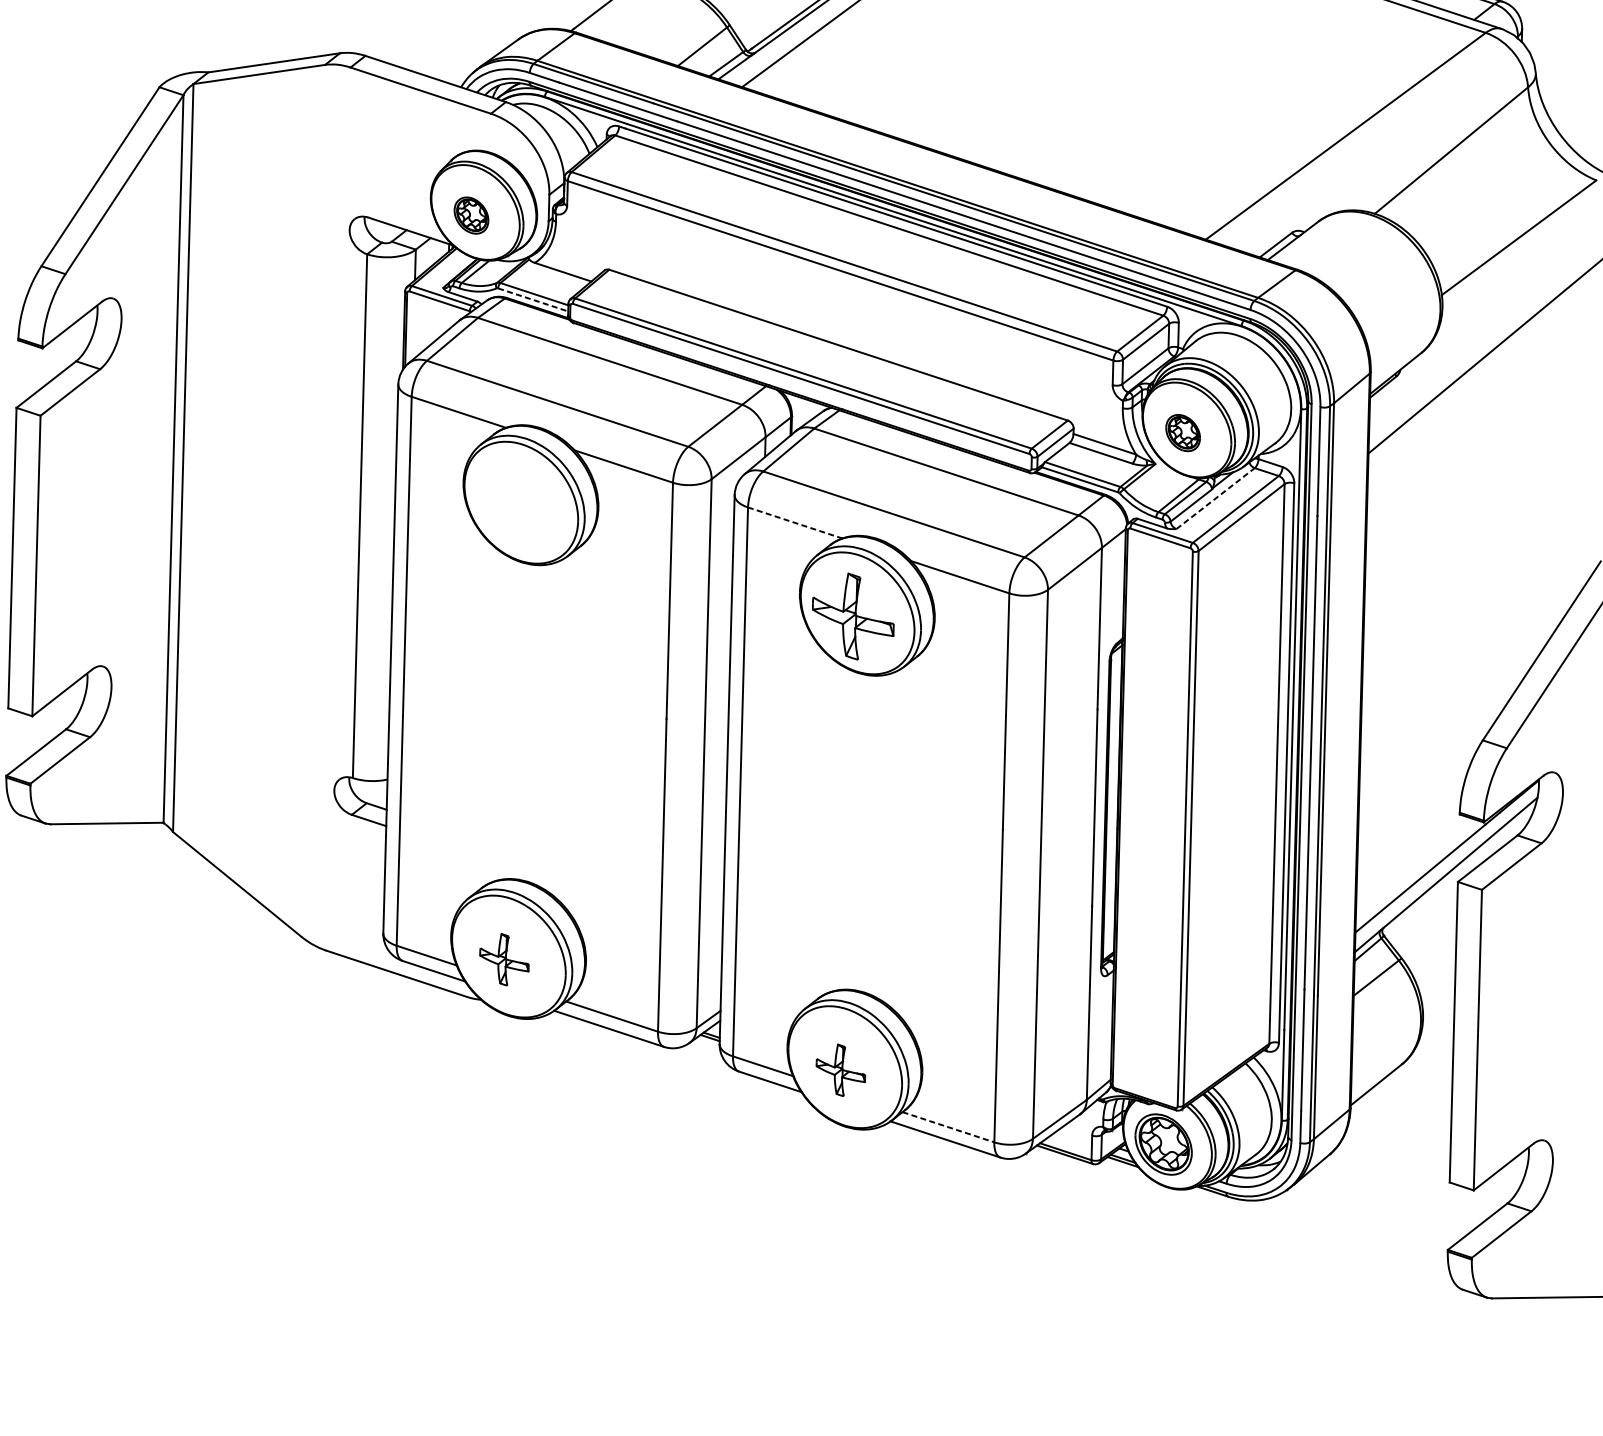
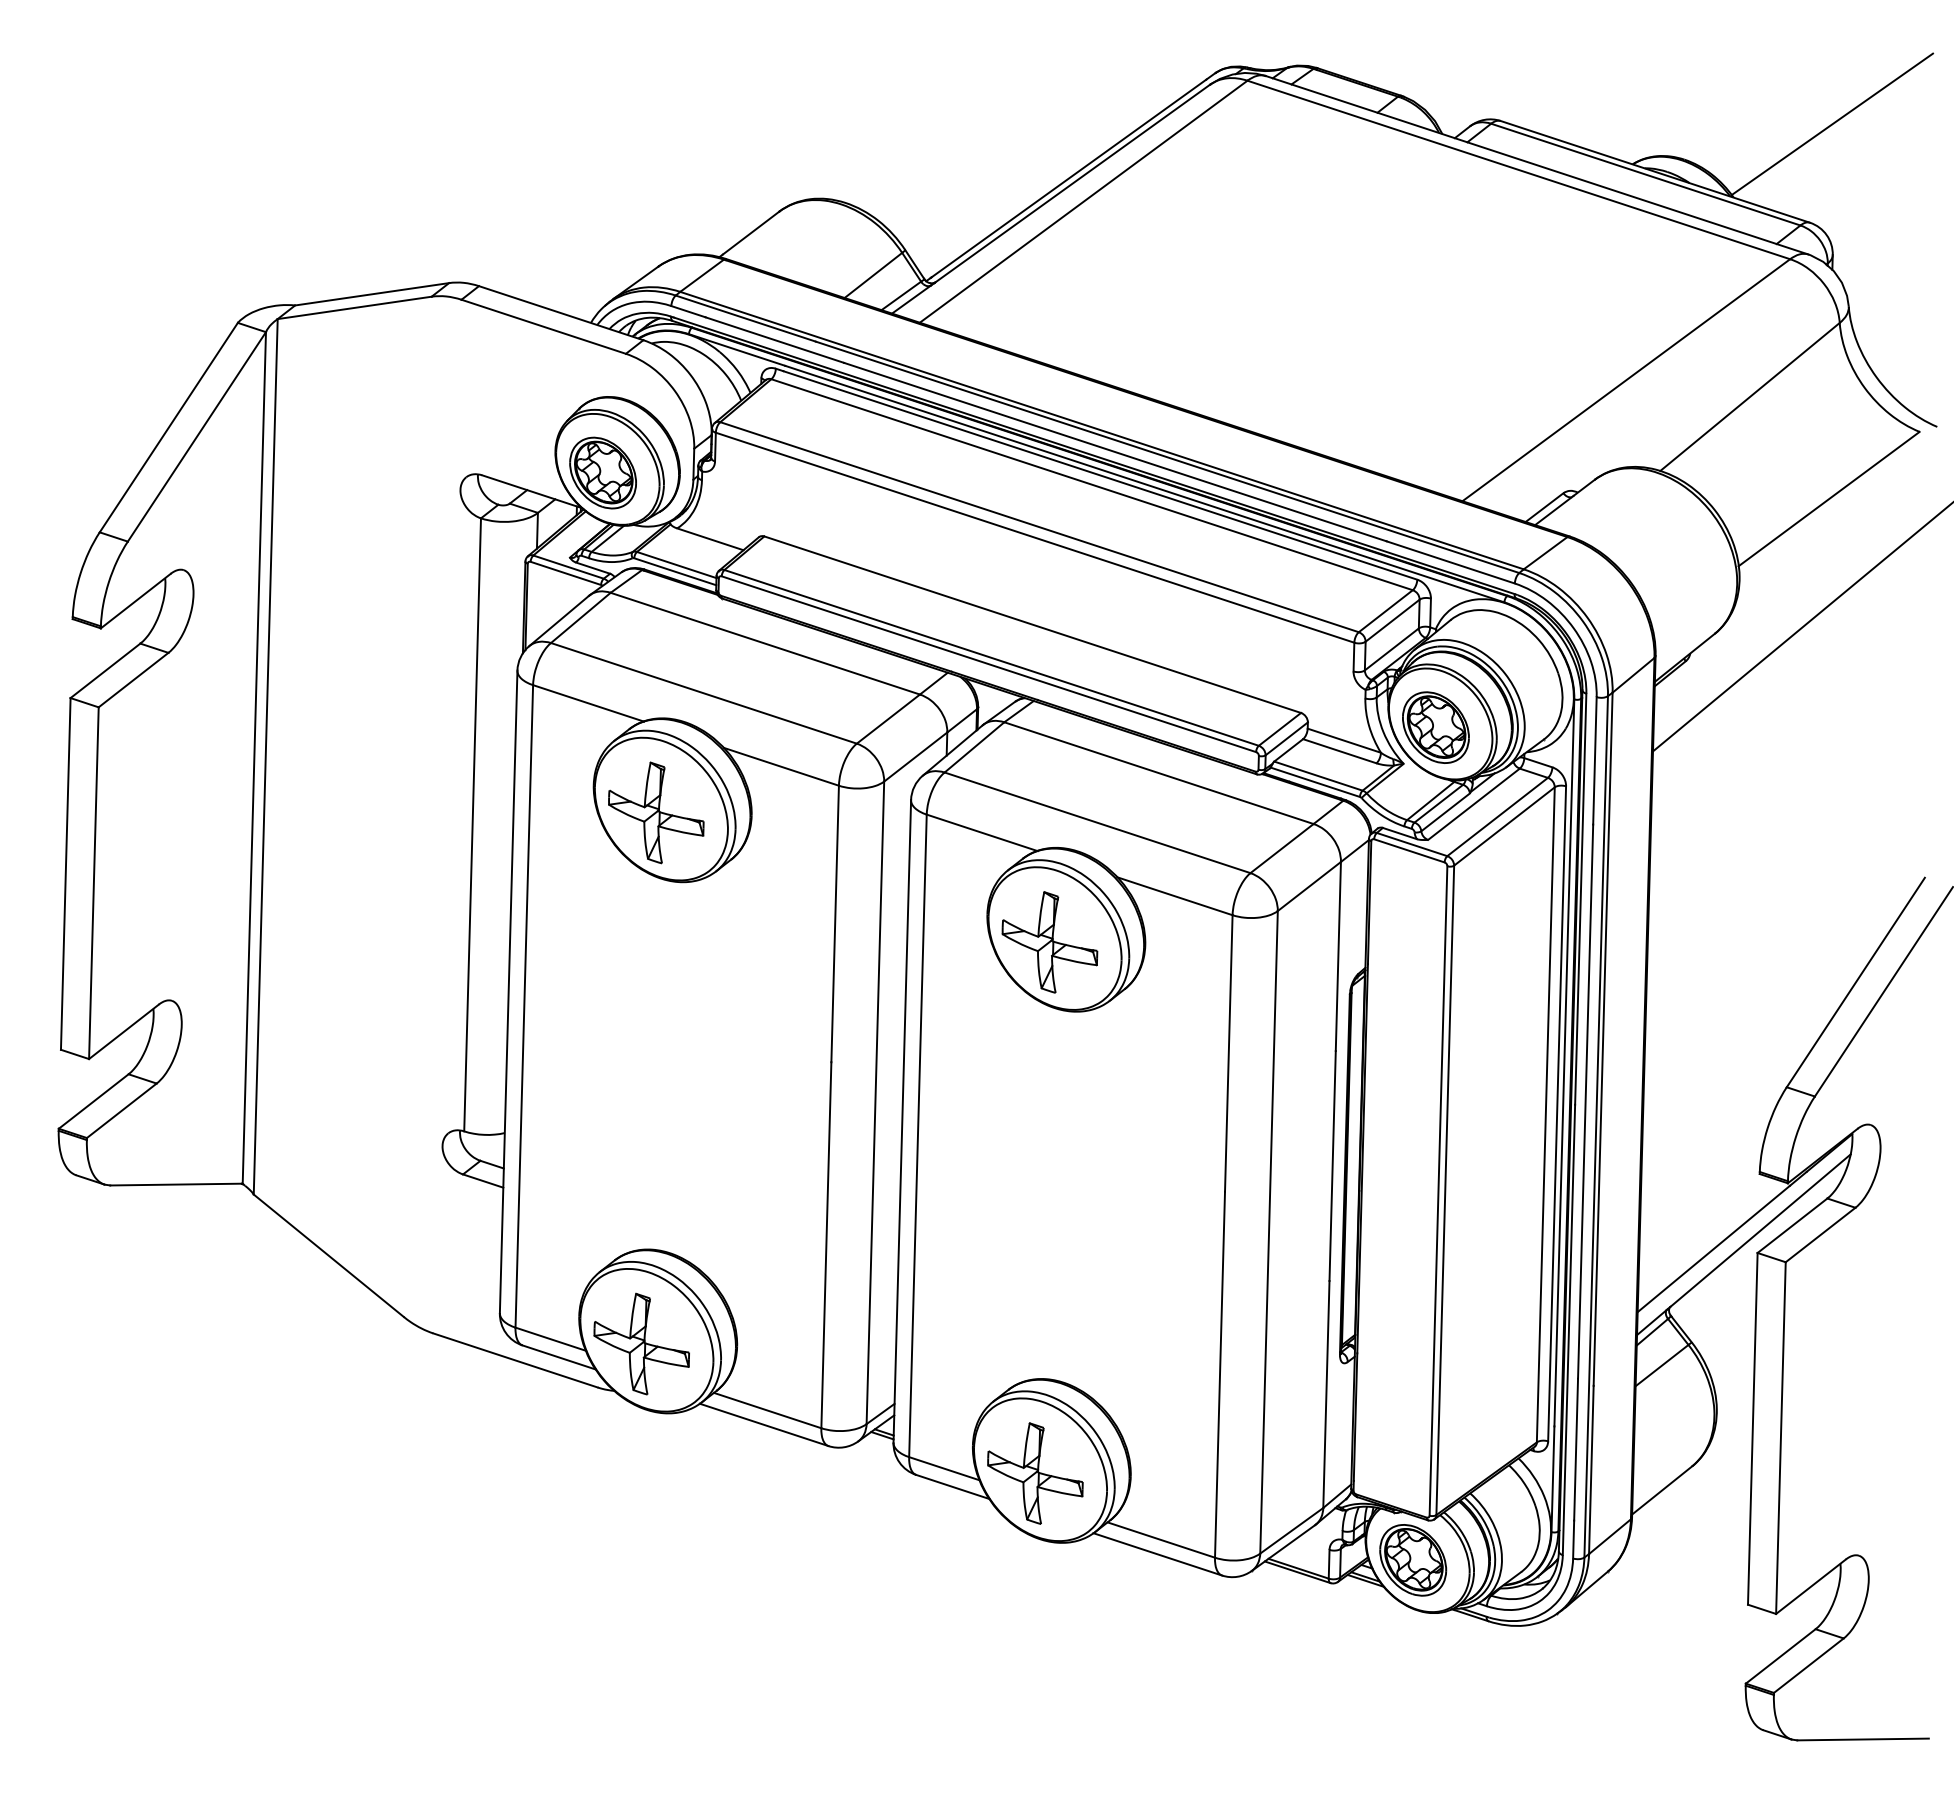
part: (471, 215) -> (602, 472), size x1.67
line: (533, 299) -> (675, 571), dashed -> solid
part: (1182, 432) -> (1435, 727), size x1.67
line: (1216, 497) -> (1474, 803), dashed -> solid
part: (517, 505) -> (656, 812), added
line: (794, 522) -> (981, 832), dashed -> solid
part: (504, 959) -> (641, 1343), size x1.67
part: (840, 1070) -> (1035, 1473), size x1.67
line: (948, 1127) -> (1161, 1540), dashed -> solid

